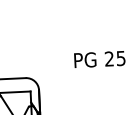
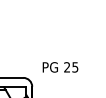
text: (99, 59) -> (60, 67), moved

